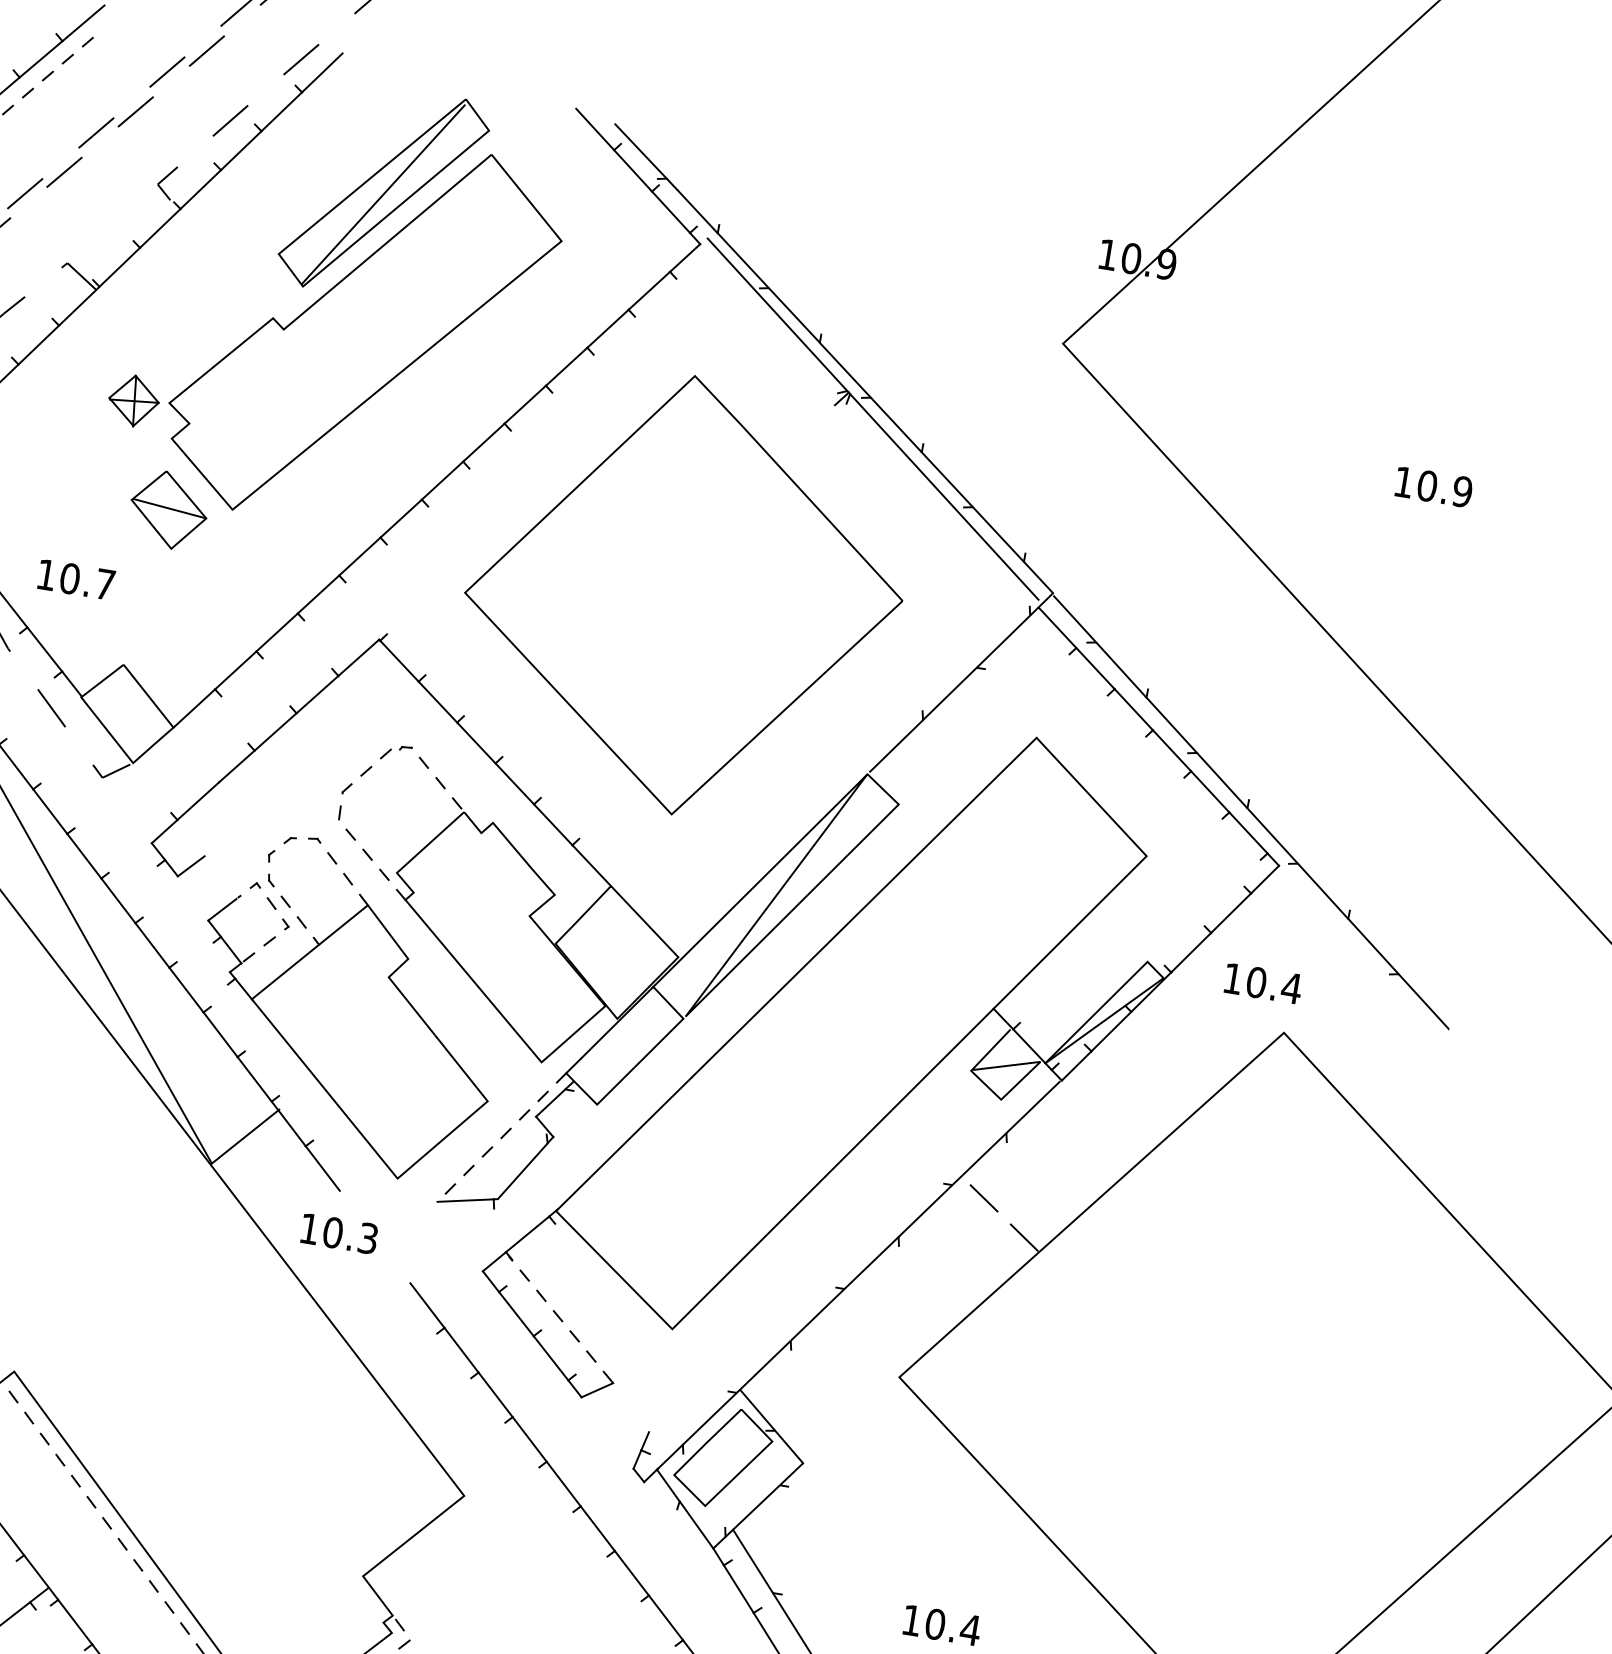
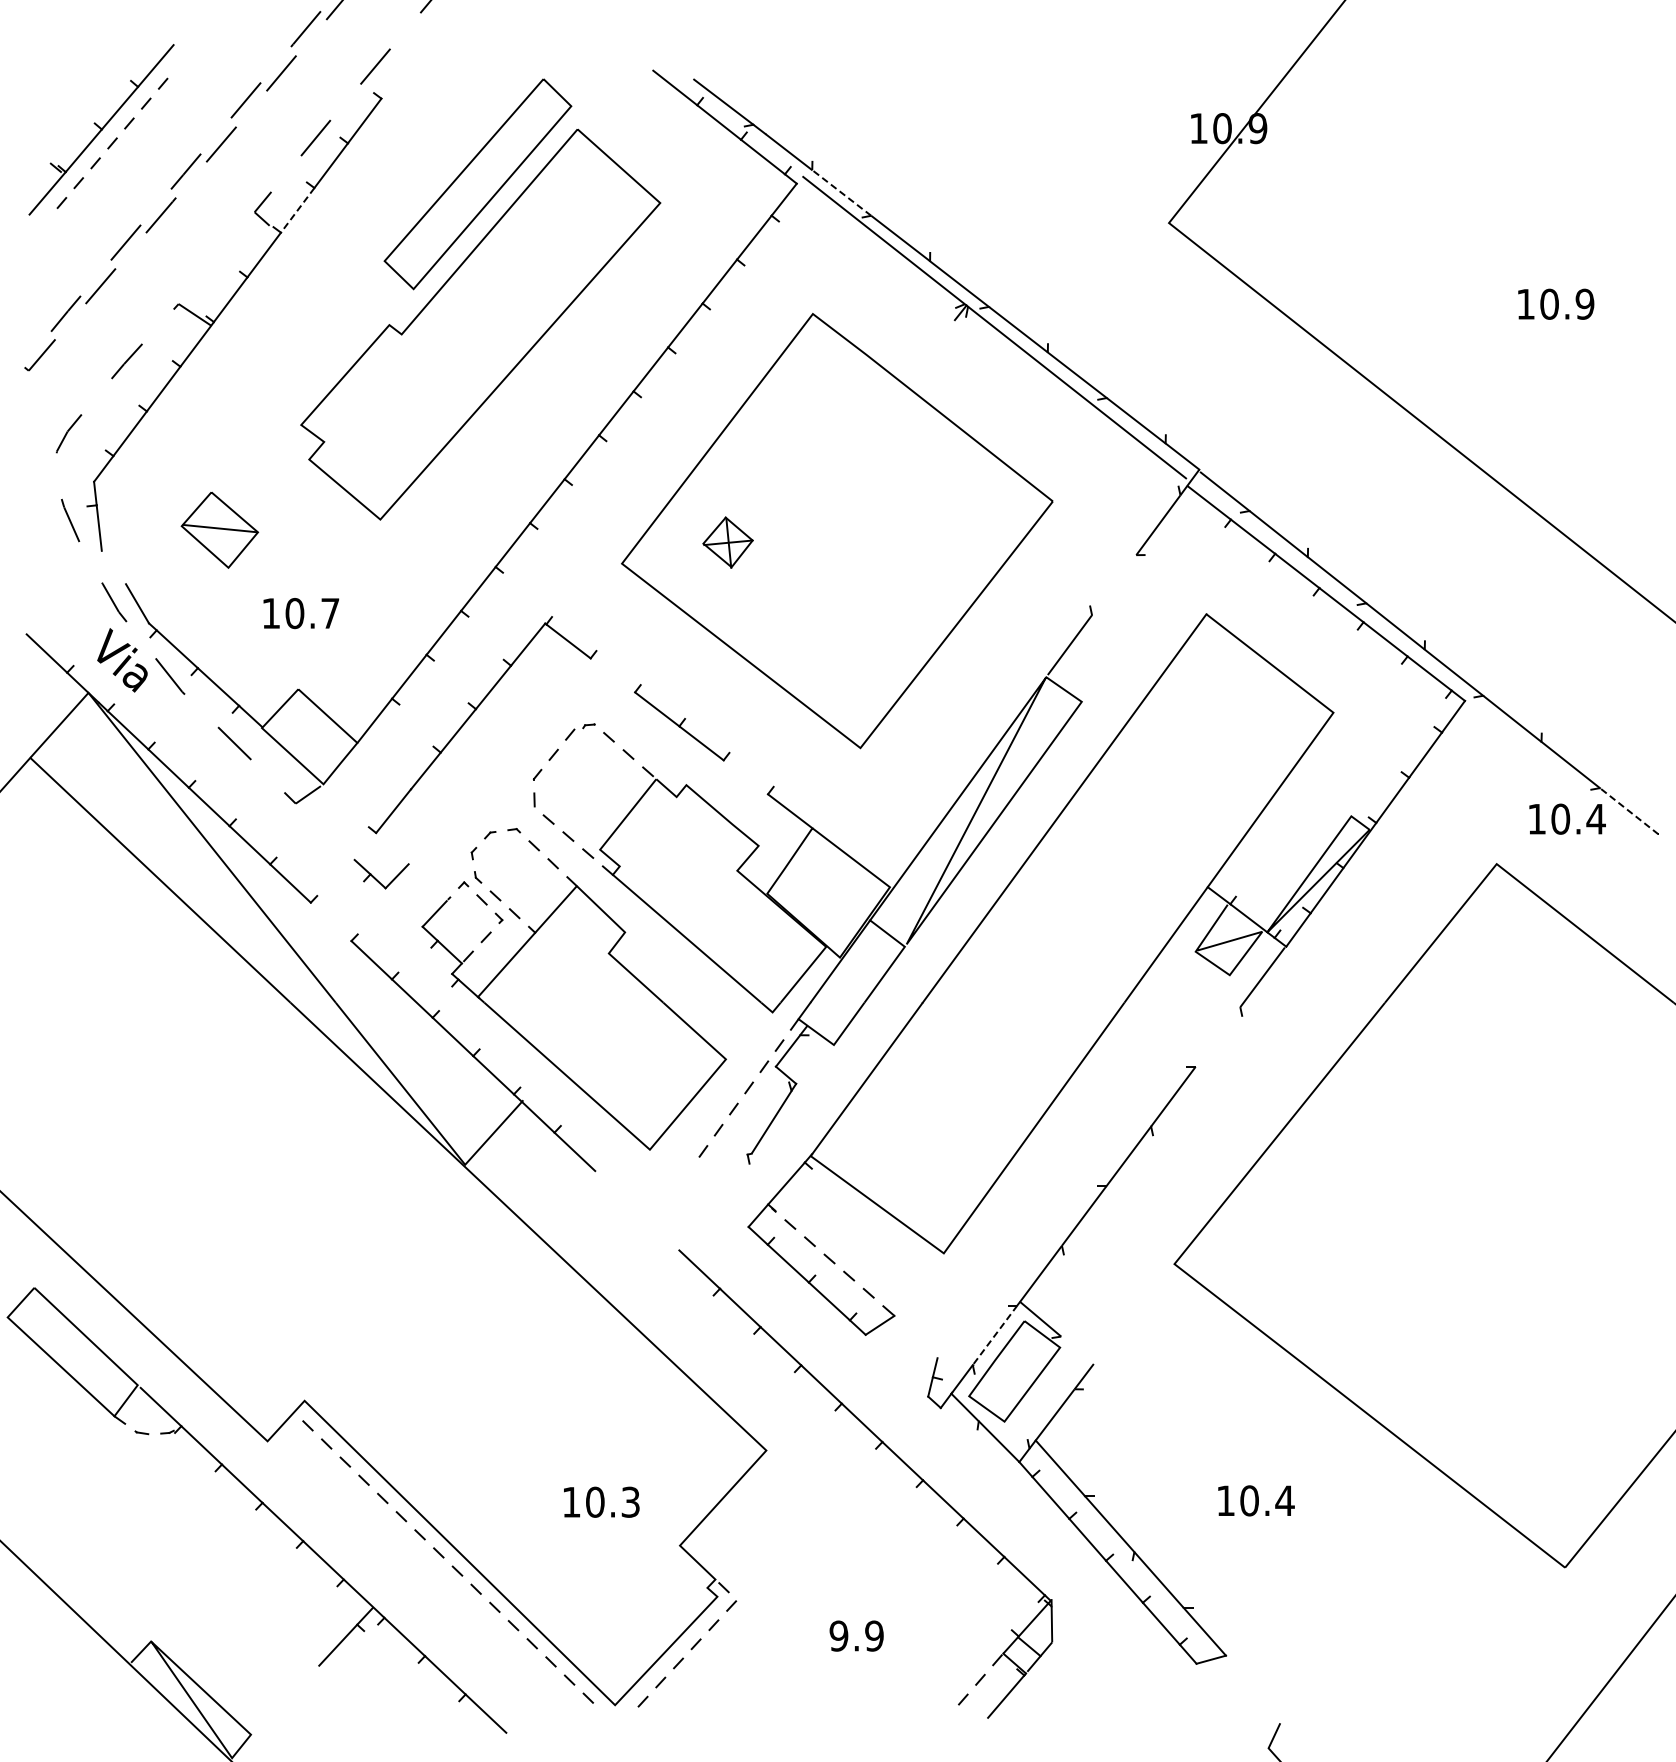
line: (322, 72) -> (398, 75), removed
line: (200, 189) -> (297, 210), solid -> dashed
line: (383, 194) -> (477, 185), removed
line: (743, 260) -> (841, 192), solid -> dashed
part: (133, 400) -> (727, 542), moved
part: (168, 509) -> (219, 529), moved
text: (76, 579) -> (301, 613), moved
line: (950, 694) -> (1114, 585), removed
line: (437, 702) -> (612, 675), removed
line: (552, 824) -> (745, 777), removed
line: (164, 830) -> (365, 845), removed
line: (117, 900) -> (330, 921), removed
text: (1263, 983) -> (1567, 818), moved
line: (1424, 1002) -> (1629, 811), solid -> dashed
line: (979, 1158) -> (1217, 1036), removed
line: (983, 1197) -> (1228, 1074), removed
line: (464, 1200) -> (719, 1160), removed
text: (339, 1233) -> (601, 1501), moved
line: (1024, 1237) -> (1274, 1106), removed
line: (710, 1418) -> (995, 1334), solid -> dashed
line: (789, 1446) -> (1077, 1349), removed

